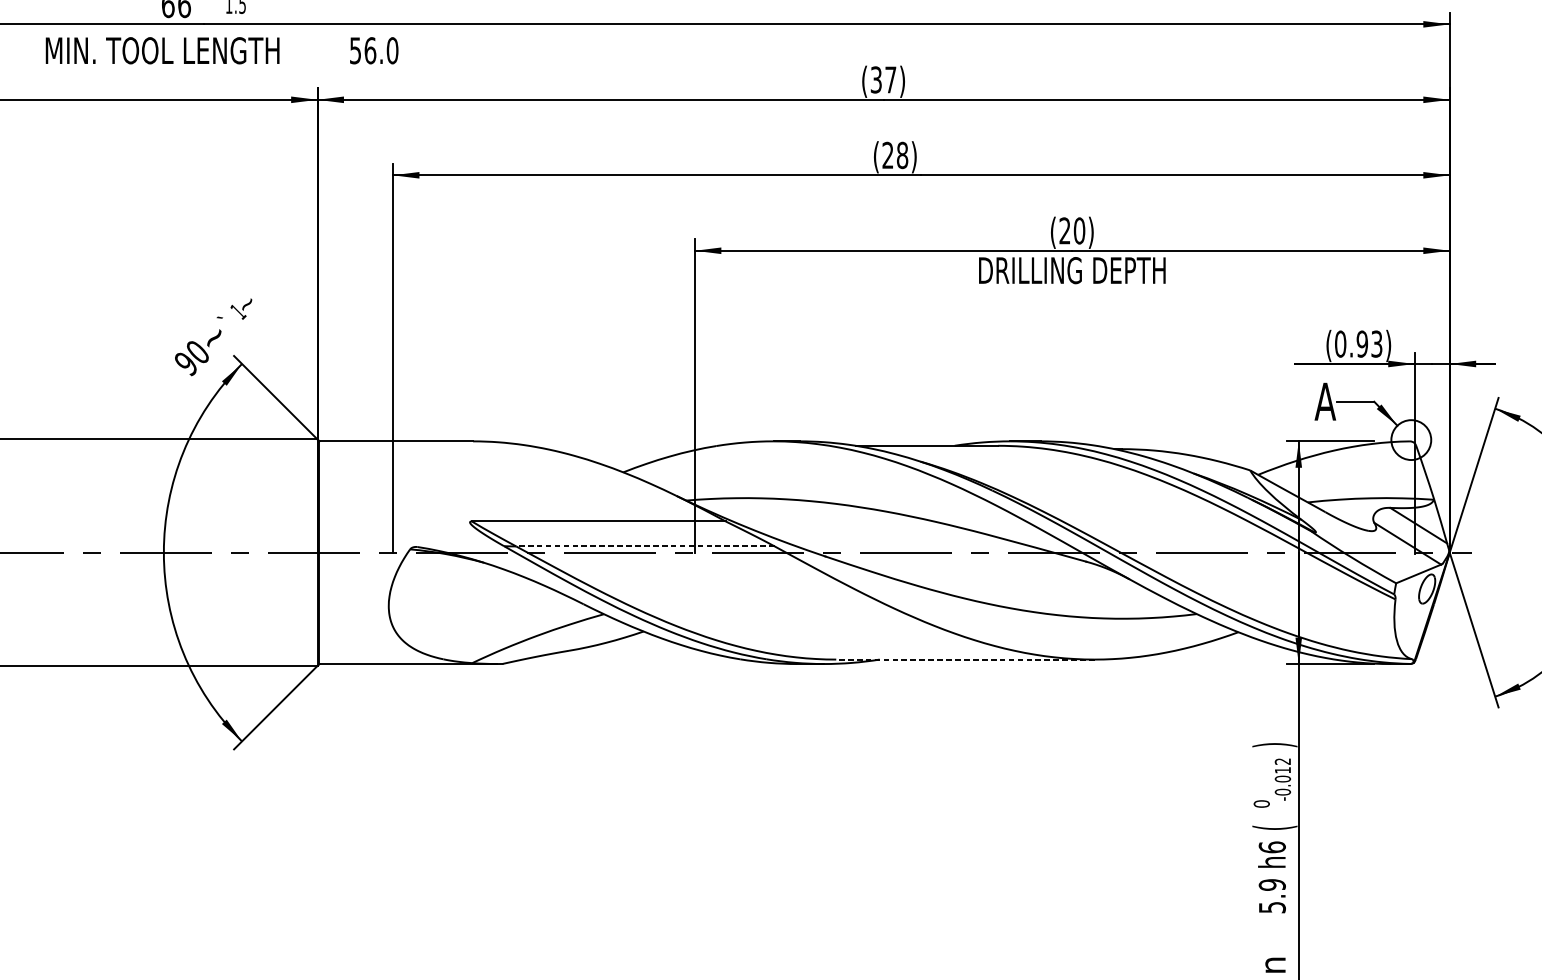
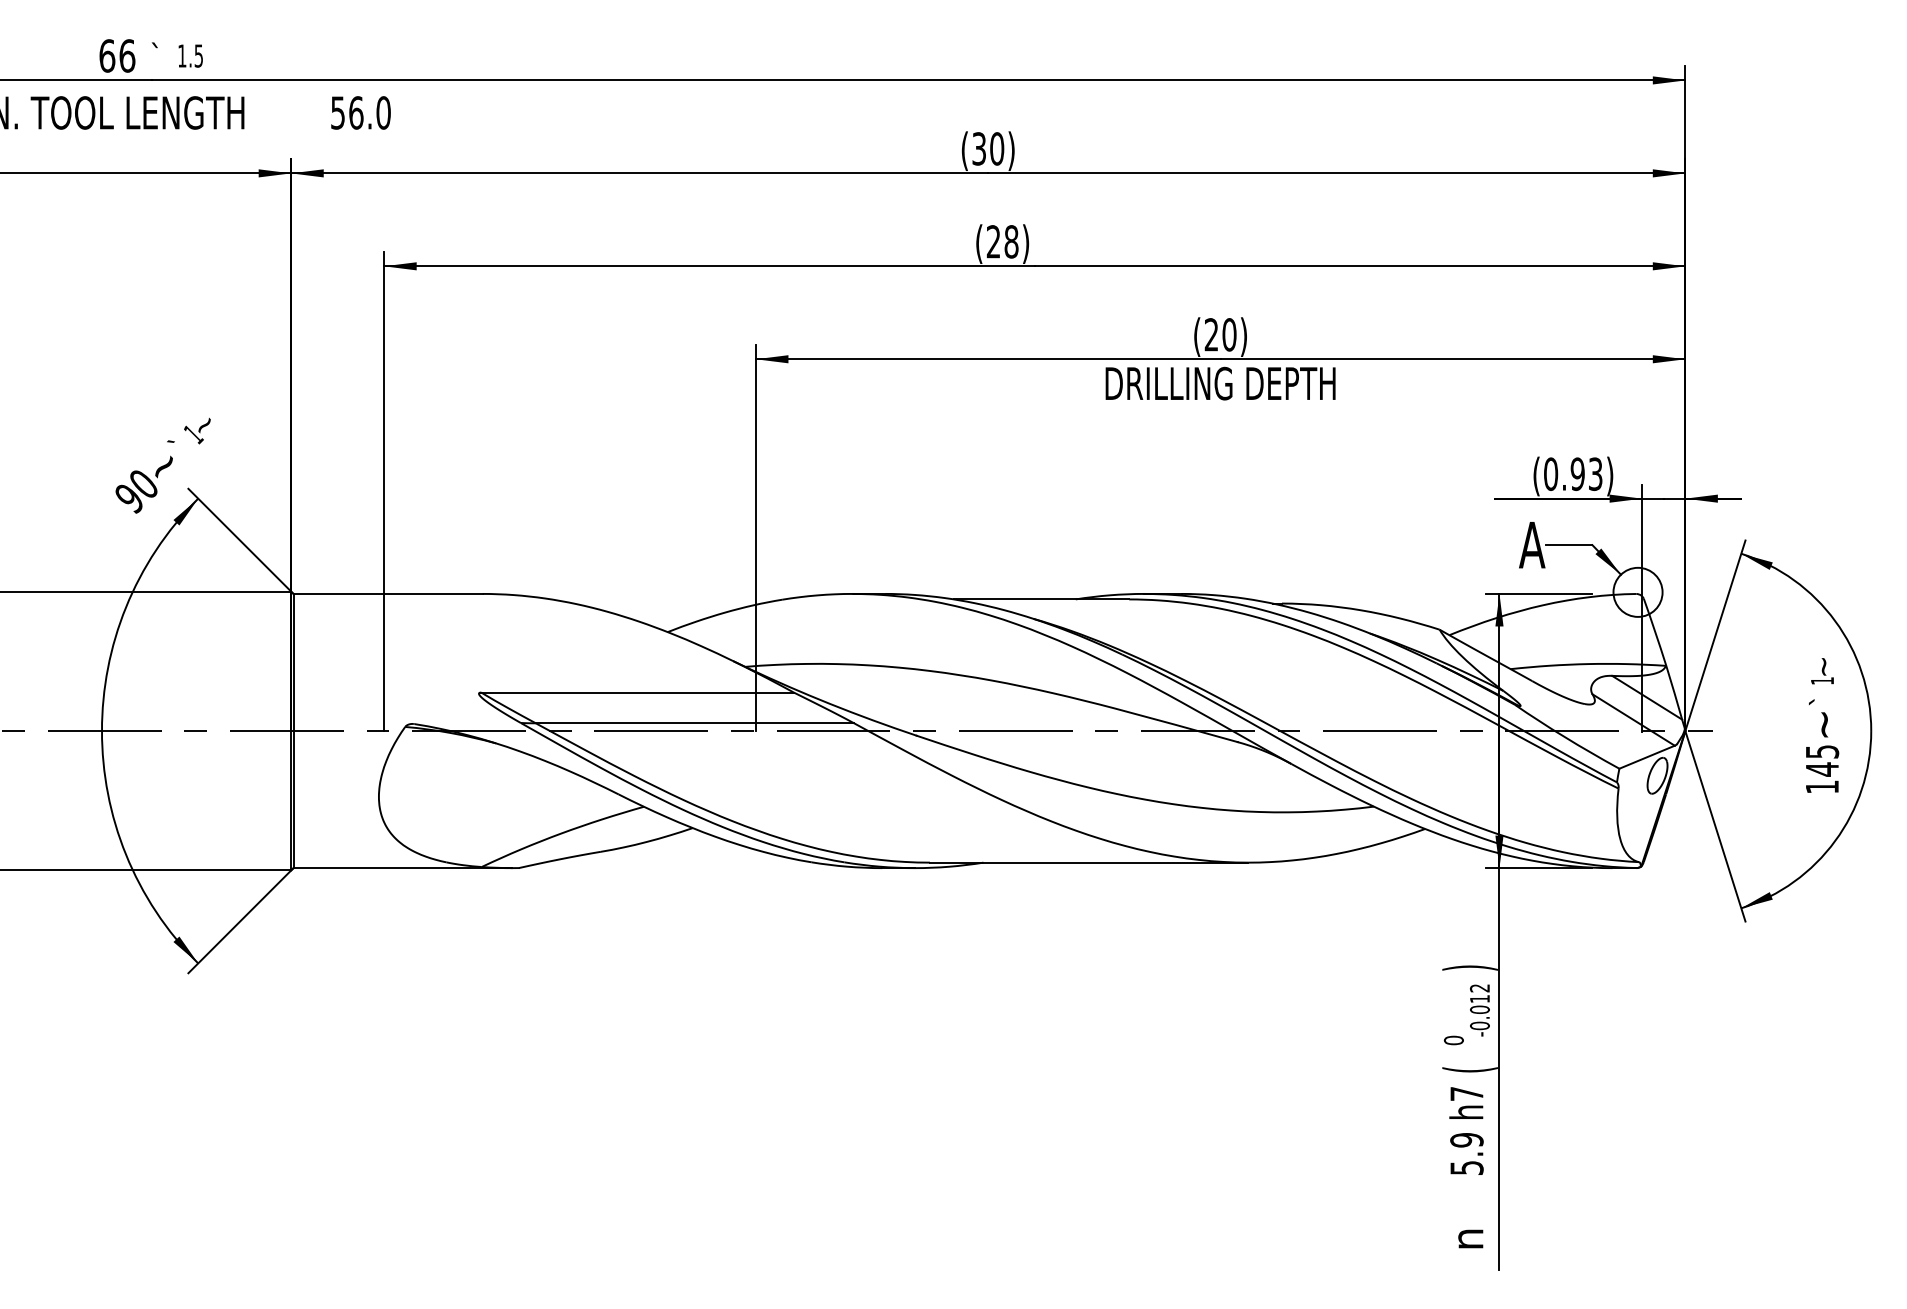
text: (891, 79) -> (997, 148), (37) -> (30)
line: (645, 546) -> (694, 723), dashed -> solid
line: (965, 659) -> (1088, 862), dashed -> solid
text: (1272, 847) -> (1466, 1093), h6 -> h7

